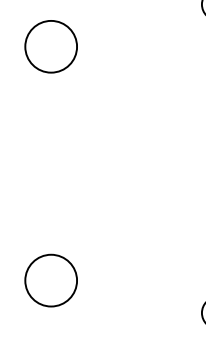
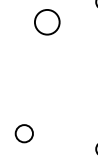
circle: (51, 47) -> (47, 22), moved
circle: (51, 280) -> (24, 133), size x0.7

